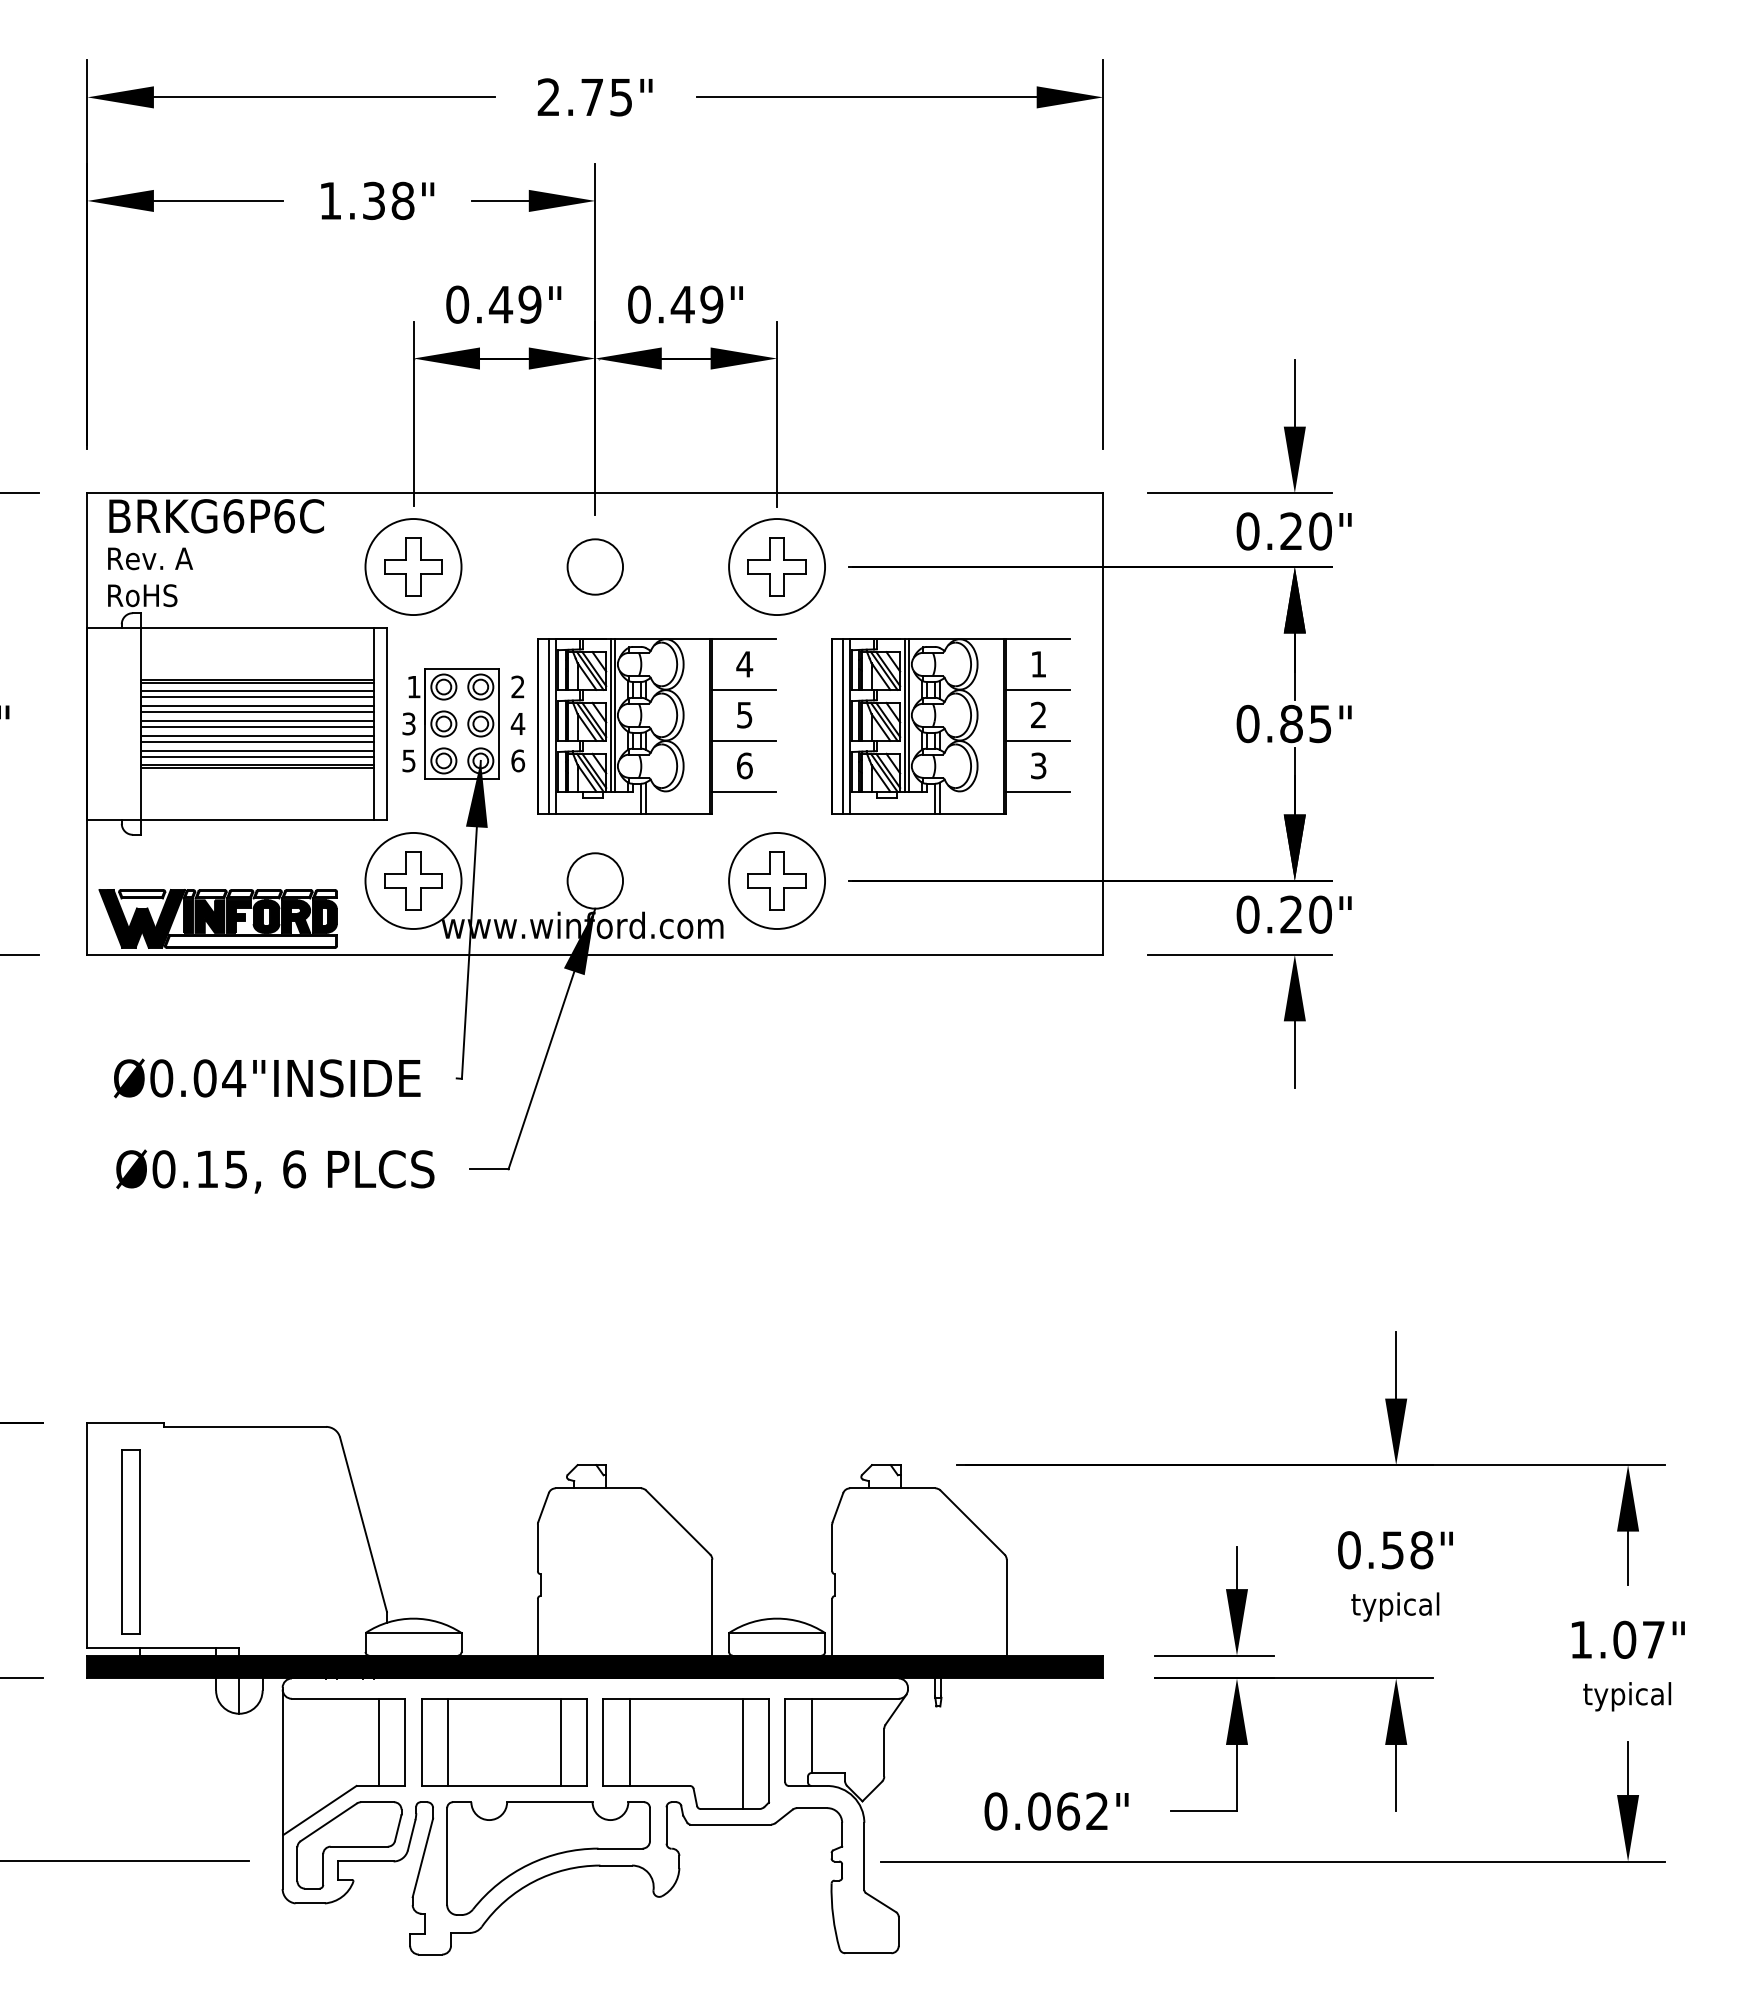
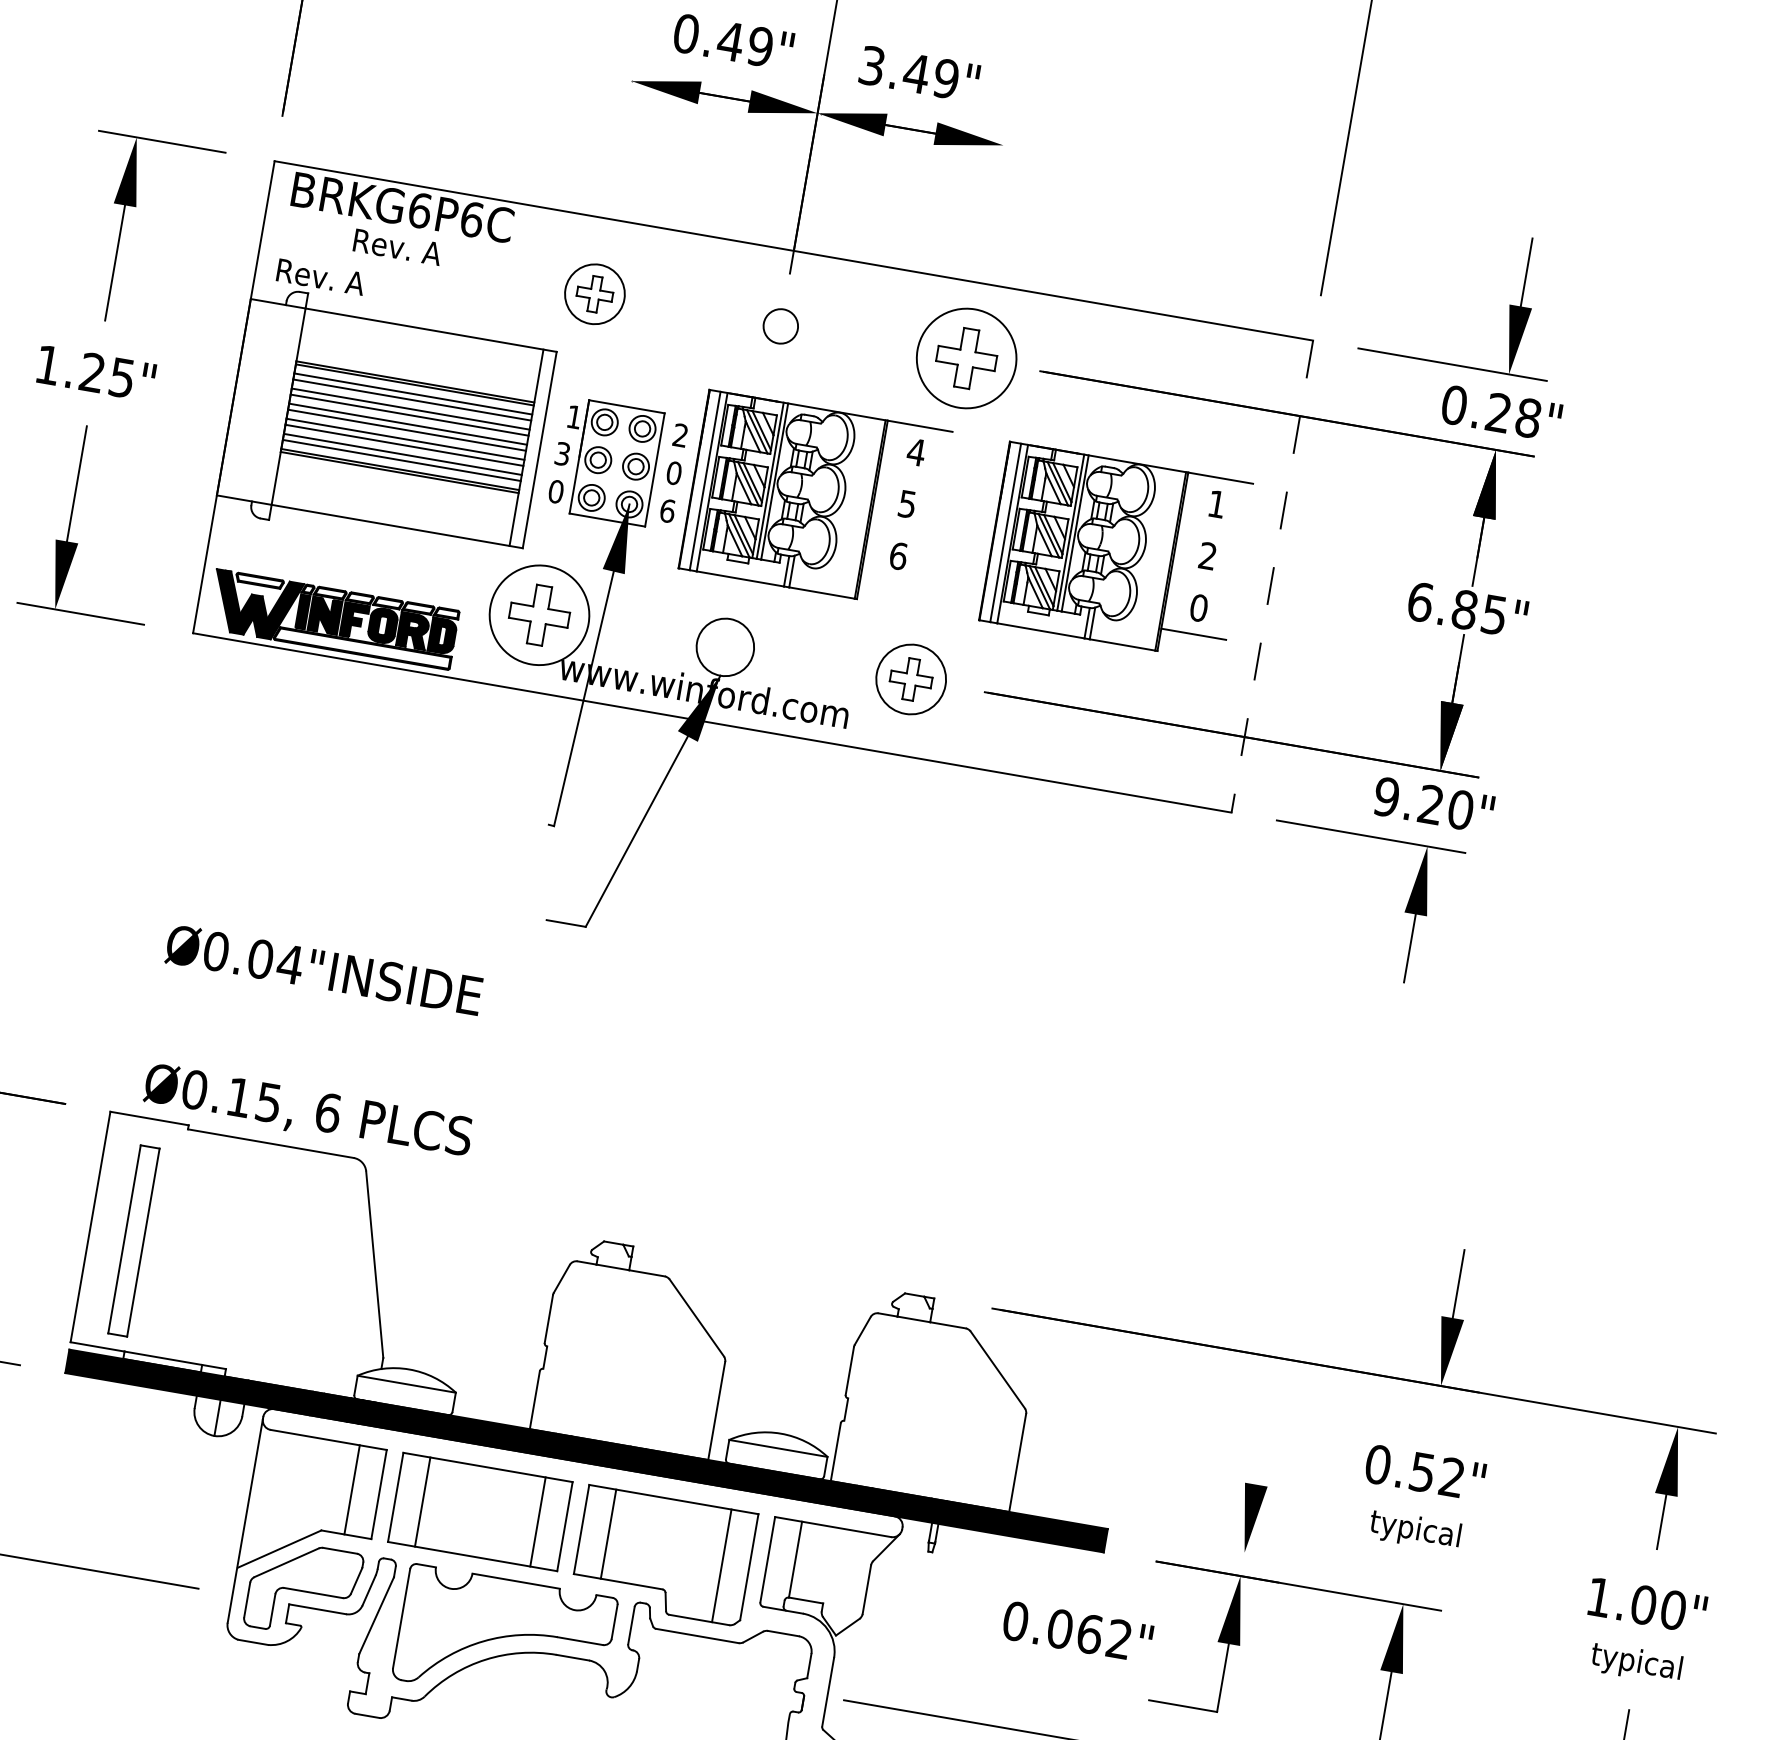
text: (639, 304) -> (872, 65), 0.49" -> 3.49"
line: (413, 413) -> (622, 137), removed
line: (777, 414) -> (994, 202), removed
text: (1320, 531) -> (1528, 418), 0.20" -> 0.28"
text: (150, 558) -> (397, 247), moved
part: (413, 566) -> (595, 293), size x0.6
circle: (595, 566) -> (781, 325), size x0.6
text: (159, 595) -> (330, 278), RoHS -> Rev. A
line: (743, 689) -> (910, 477), removed
line: (1037, 689) -> (1211, 529), removed
text: (517, 723) -> (673, 472), 4 -> 0
text: (1247, 723) -> (1419, 601), 0.85" -> 6.85"
line: (1103, 724) -> (1272, 577), solid -> dashed
line: (743, 740) -> (901, 529), removed
line: (1037, 740) -> (1202, 581), removed
text: (408, 760) -> (555, 491), 5 -> 0
text: (1038, 765) -> (1198, 607), 3 -> 0
line: (743, 791) -> (892, 582), removed
part: (776, 880) -> (910, 678), size x0.7
text: (1247, 914) -> (1386, 796), 0.20" -> 9.20"
text: (267, 1078) -> (324, 970), moved
text: (275, 1171) -> (308, 1111), moved
text: (1421, 1550) -> (1451, 1477), 0.58" -> 0.52"
line: (1236, 1567) -> (1259, 1462), removed
text: (1653, 1639) -> (1673, 1609), 1.07" -> 1.00"
line: (1213, 1655) -> (1220, 1548), removed
text: (1056, 1811) -> (1077, 1632), moved

